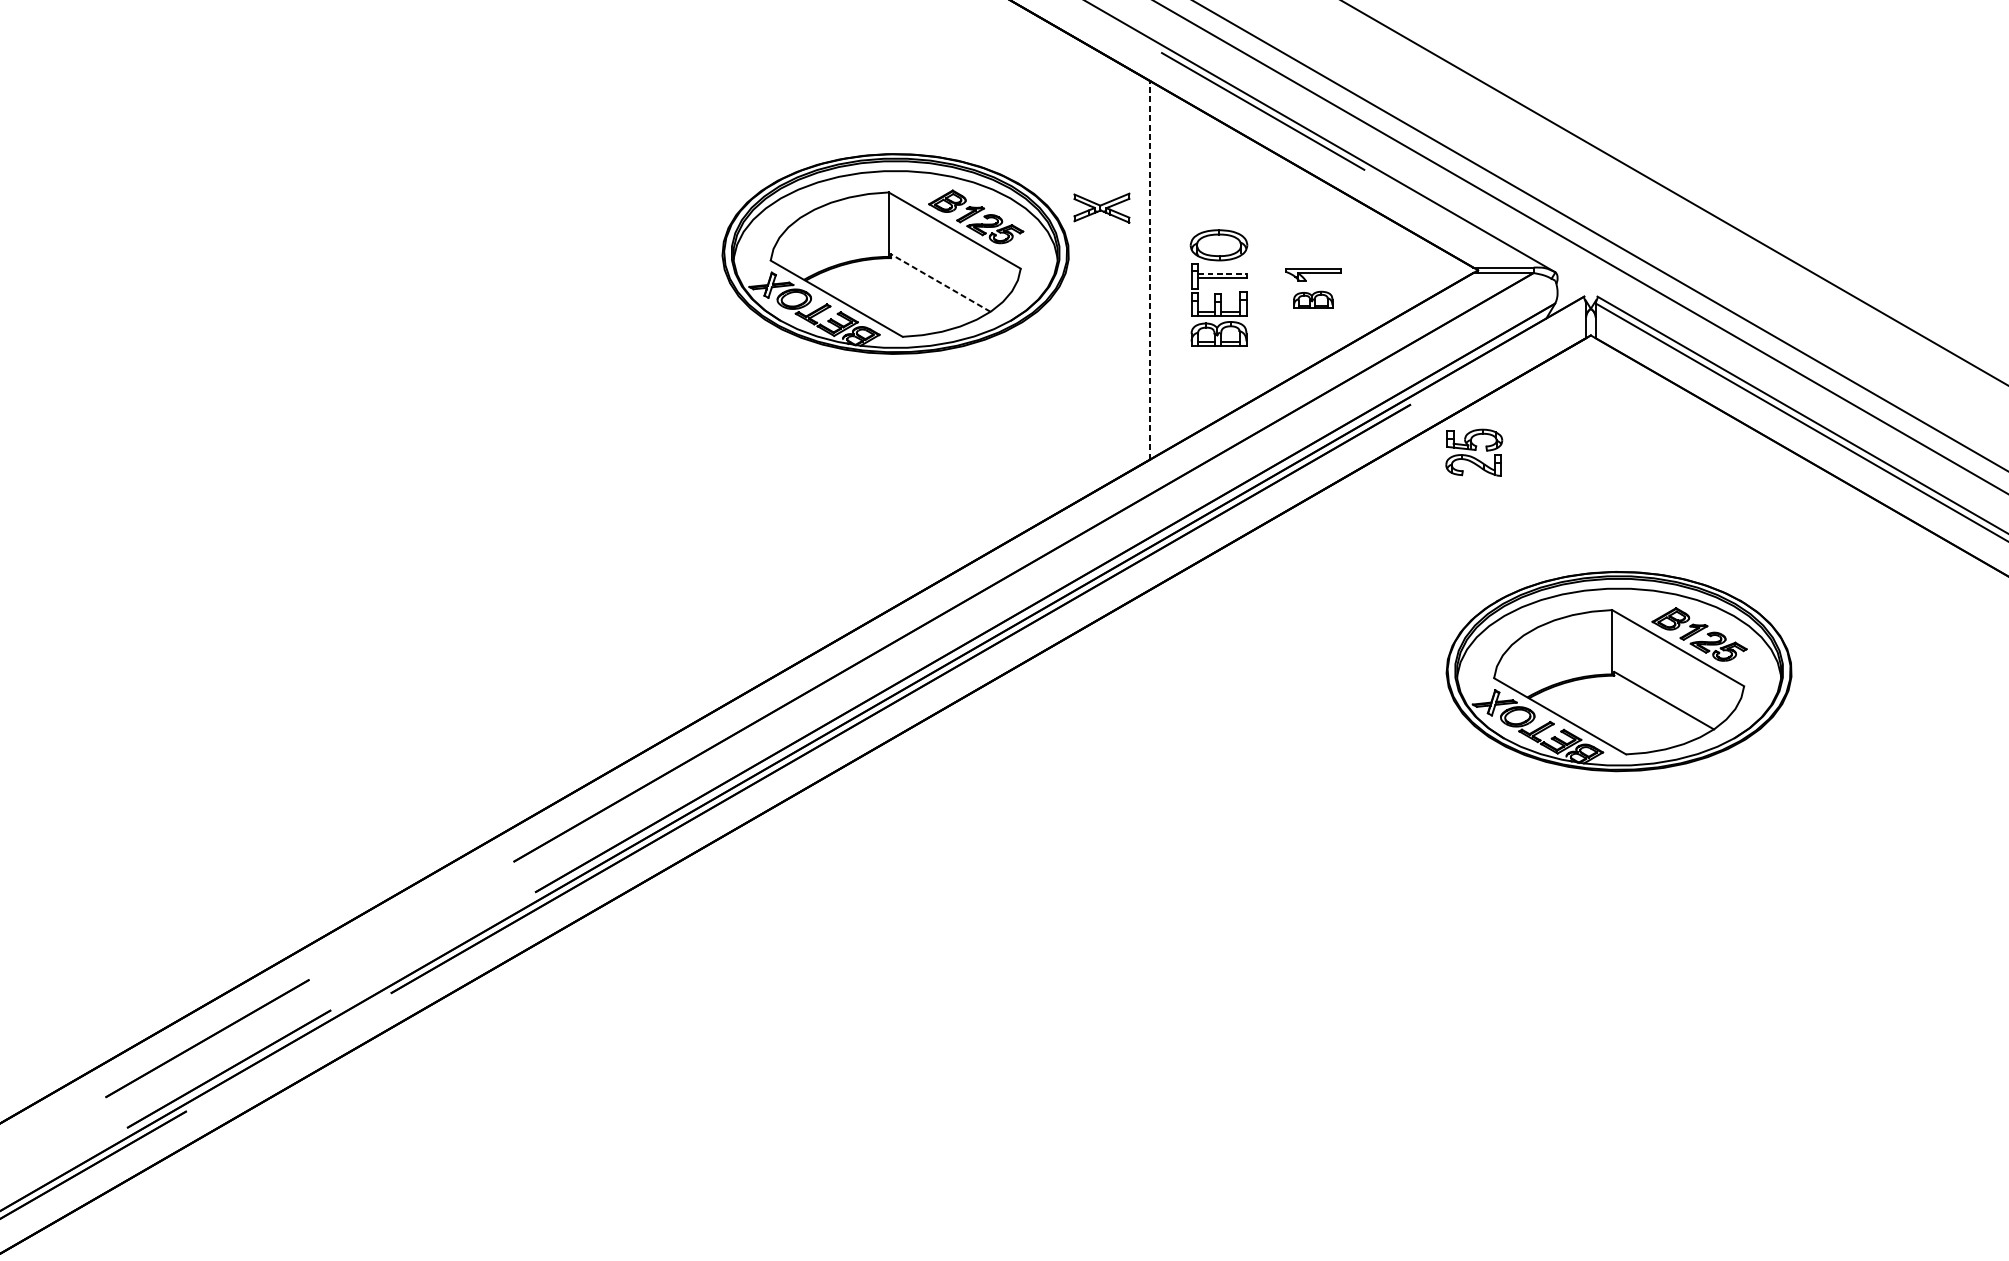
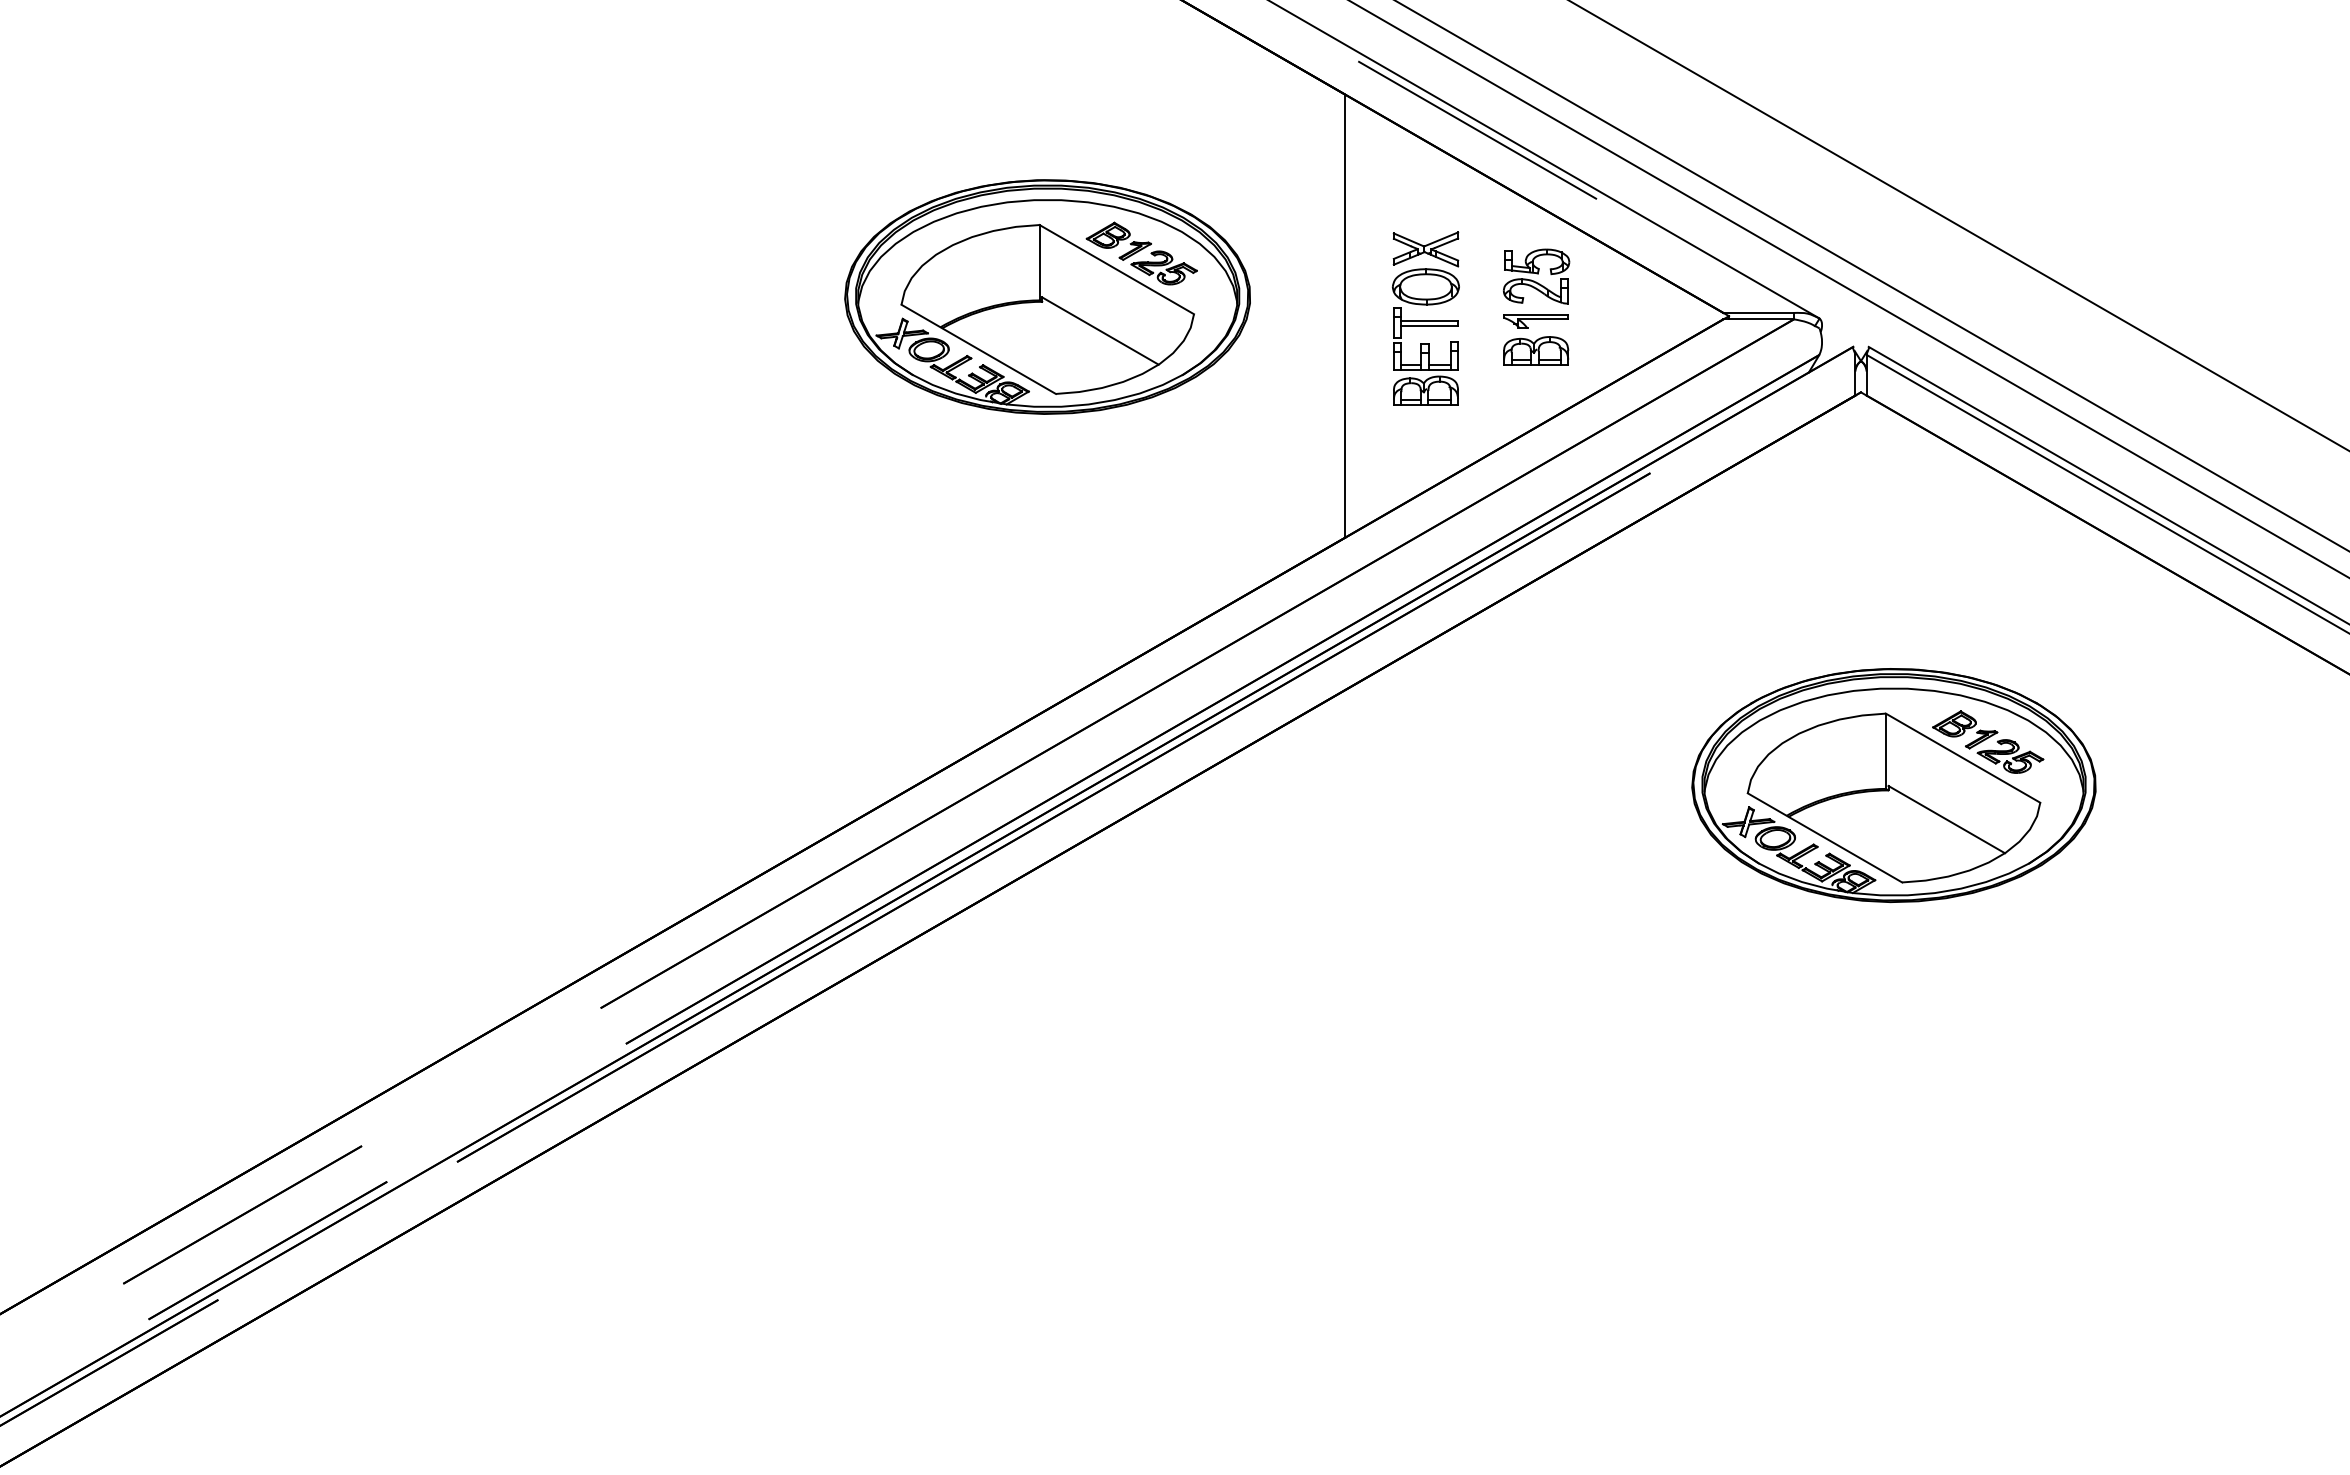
part: (1101, 208) -> (1425, 249), moved
line: (1150, 269) -> (1345, 315), dashed -> solid
line: (1222, 274) -> (1430, 320), dashed -> solid
line: (940, 282) -> (1100, 330), dashed -> solid
part: (1313, 299) -> (1536, 350), size x1.43
part: (1474, 452) -> (1536, 276), moved

